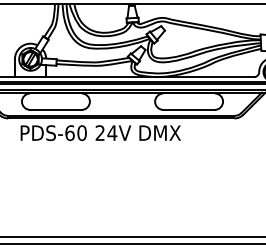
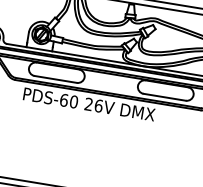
text: (112, 133) -> (98, 106), 24V -> 26V

